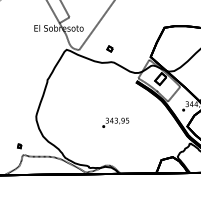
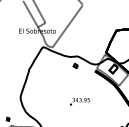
part: (109, 48) -> (75, 65), moved

